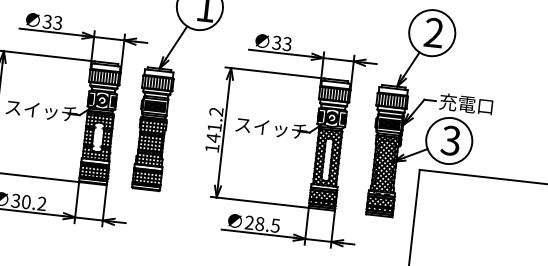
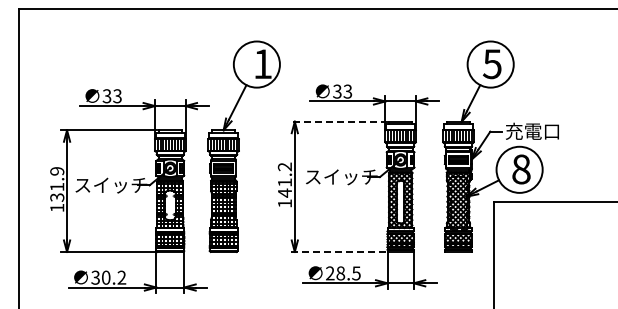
text: (433, 33) -> (491, 64), 2 -> 5
line: (273, 72) -> (337, 121), solid -> dashed
text: (450, 140) -> (520, 169), 3 -> 8
line: (259, 201) -> (337, 251), solid -> dashed

